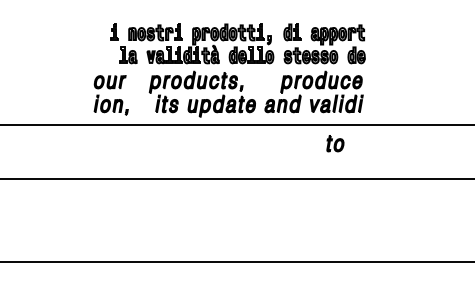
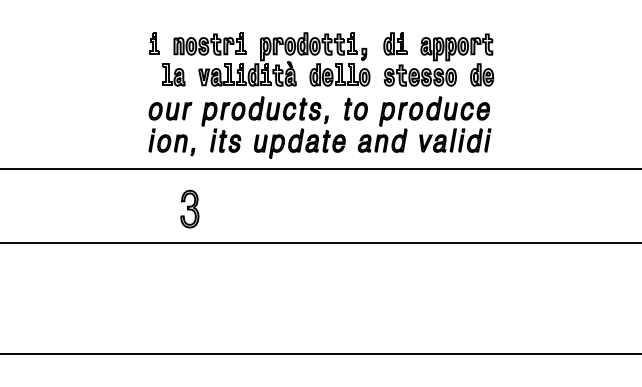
part: (110, 95) -> (170, 129), moved
part: (335, 143) -> (356, 108), moved
part: (140, 154) -> (189, 209), added

